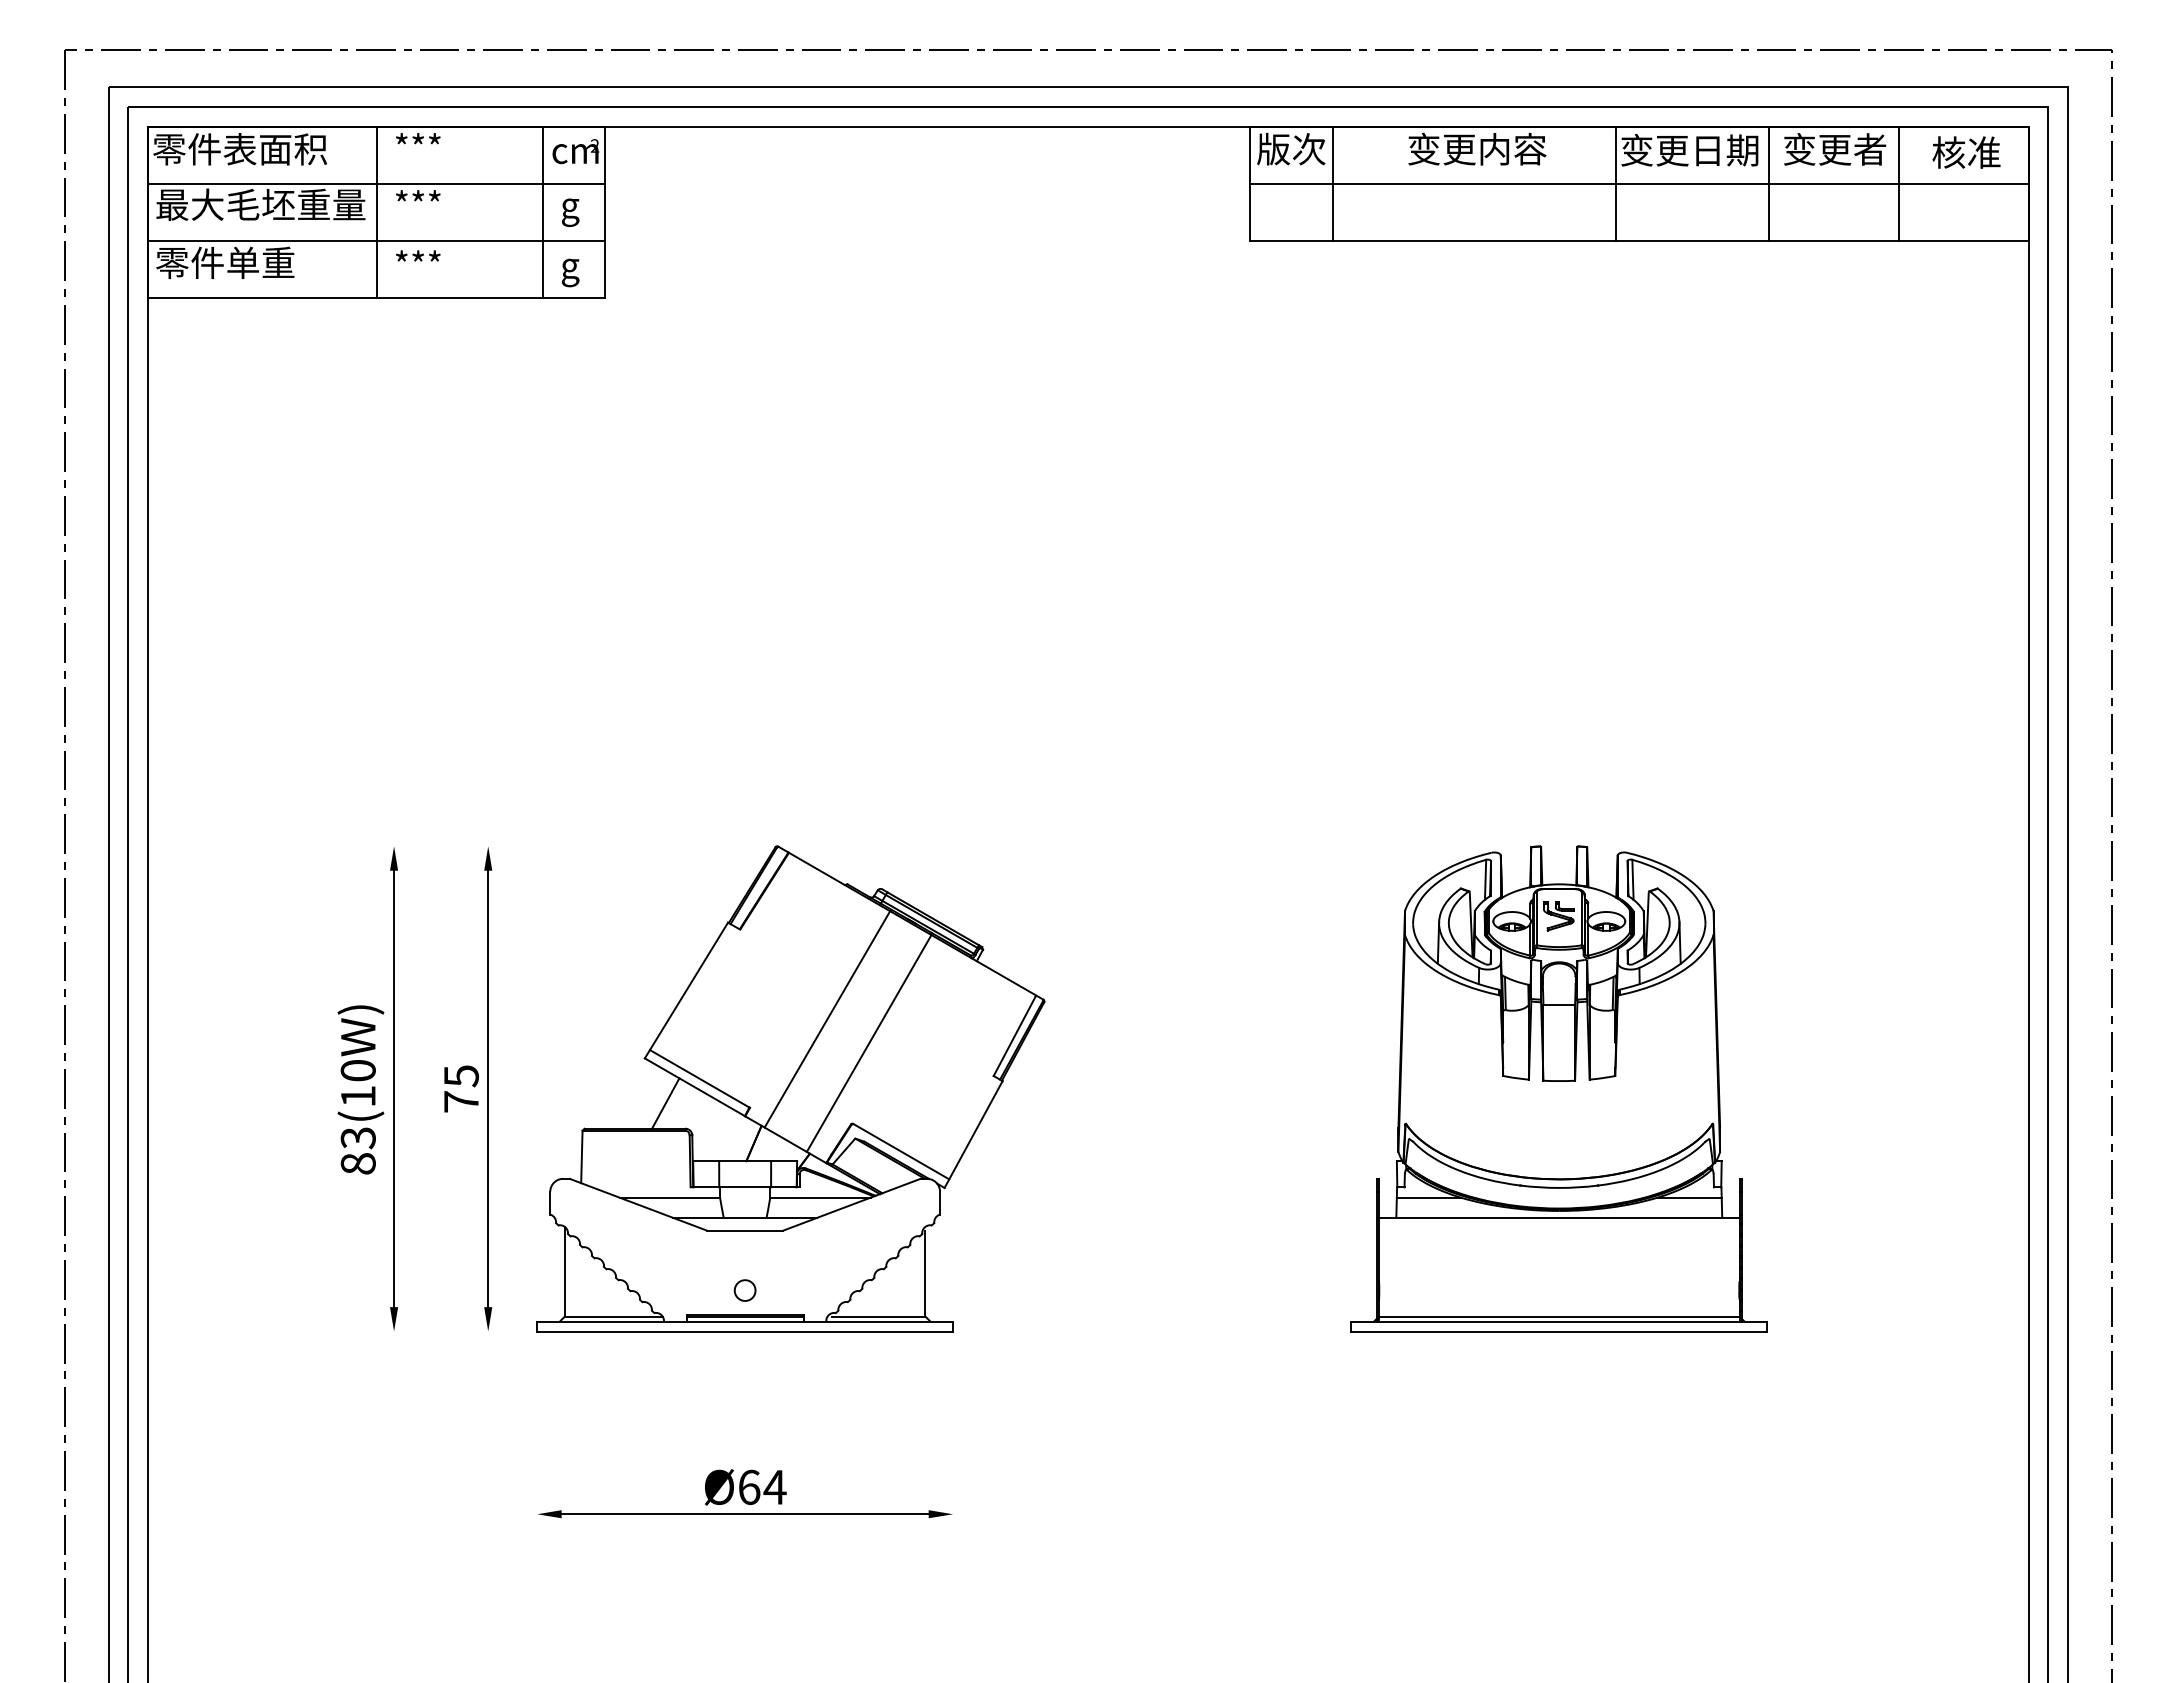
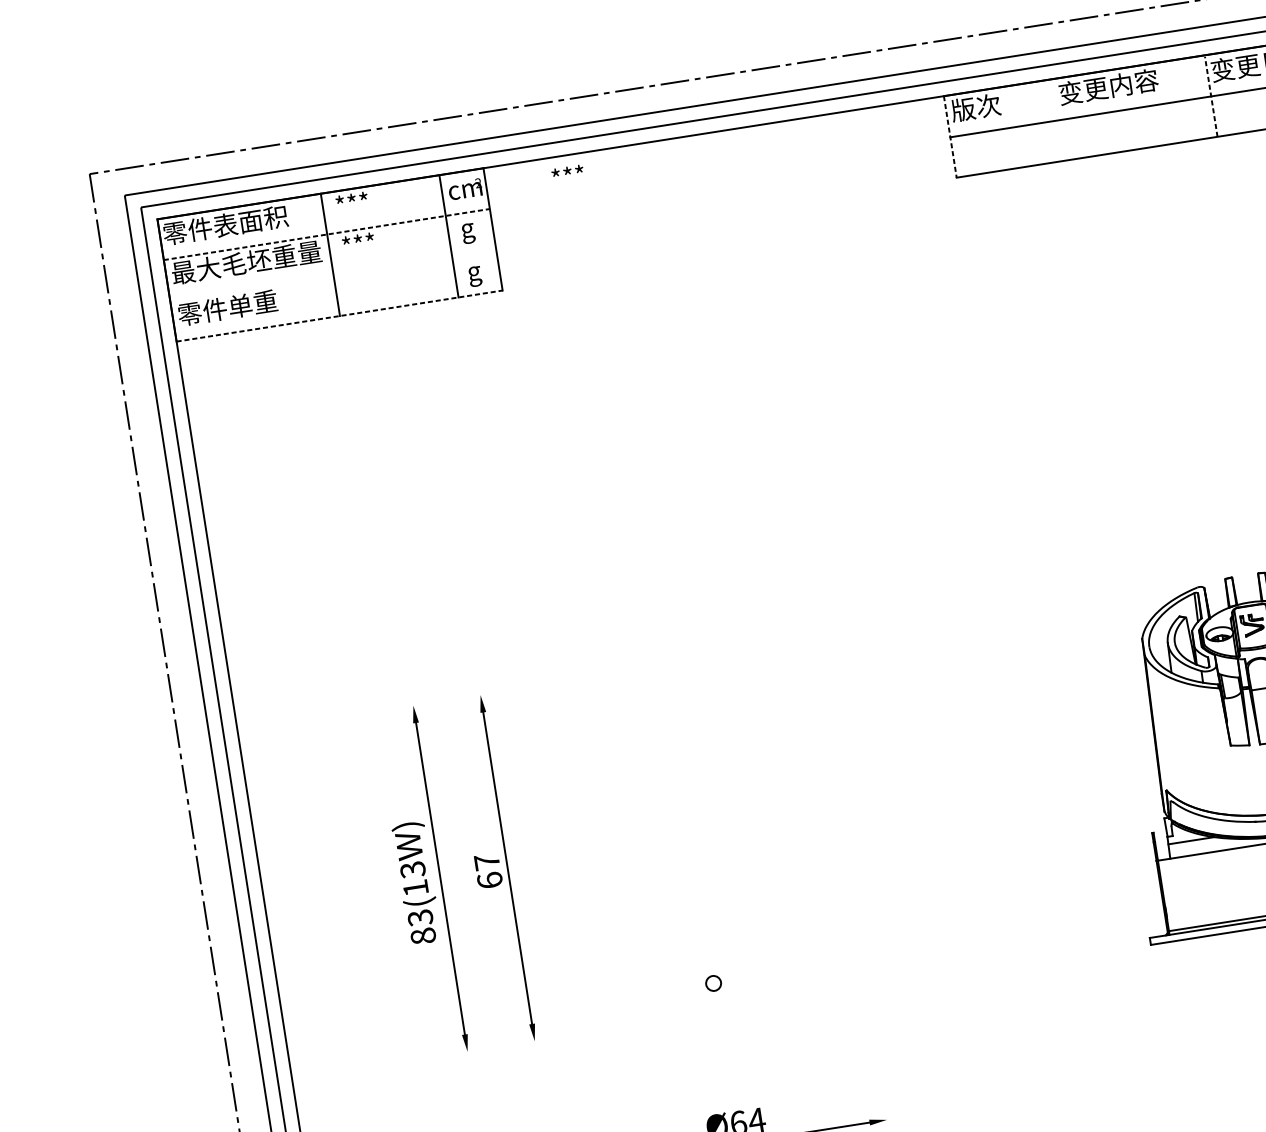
line: (377, 183) -> (327, 234), solid -> dashed
line: (1333, 183) -> (1009, 127), removed
line: (1250, 184) -> (950, 137), solid -> dashed
line: (1615, 184) -> (1211, 96), solid -> dashed
line: (376, 240) -> (333, 275), removed
text: (418, 255) -> (567, 170), moved
line: (377, 297) -> (340, 315), solid -> dashed
text: (357, 1070) -> (412, 869), 83(10W) -> 83(13W)
text: (461, 1088) -> (488, 870), 75 -> 67
part: (790, 1088) -> (723, 834), removed

